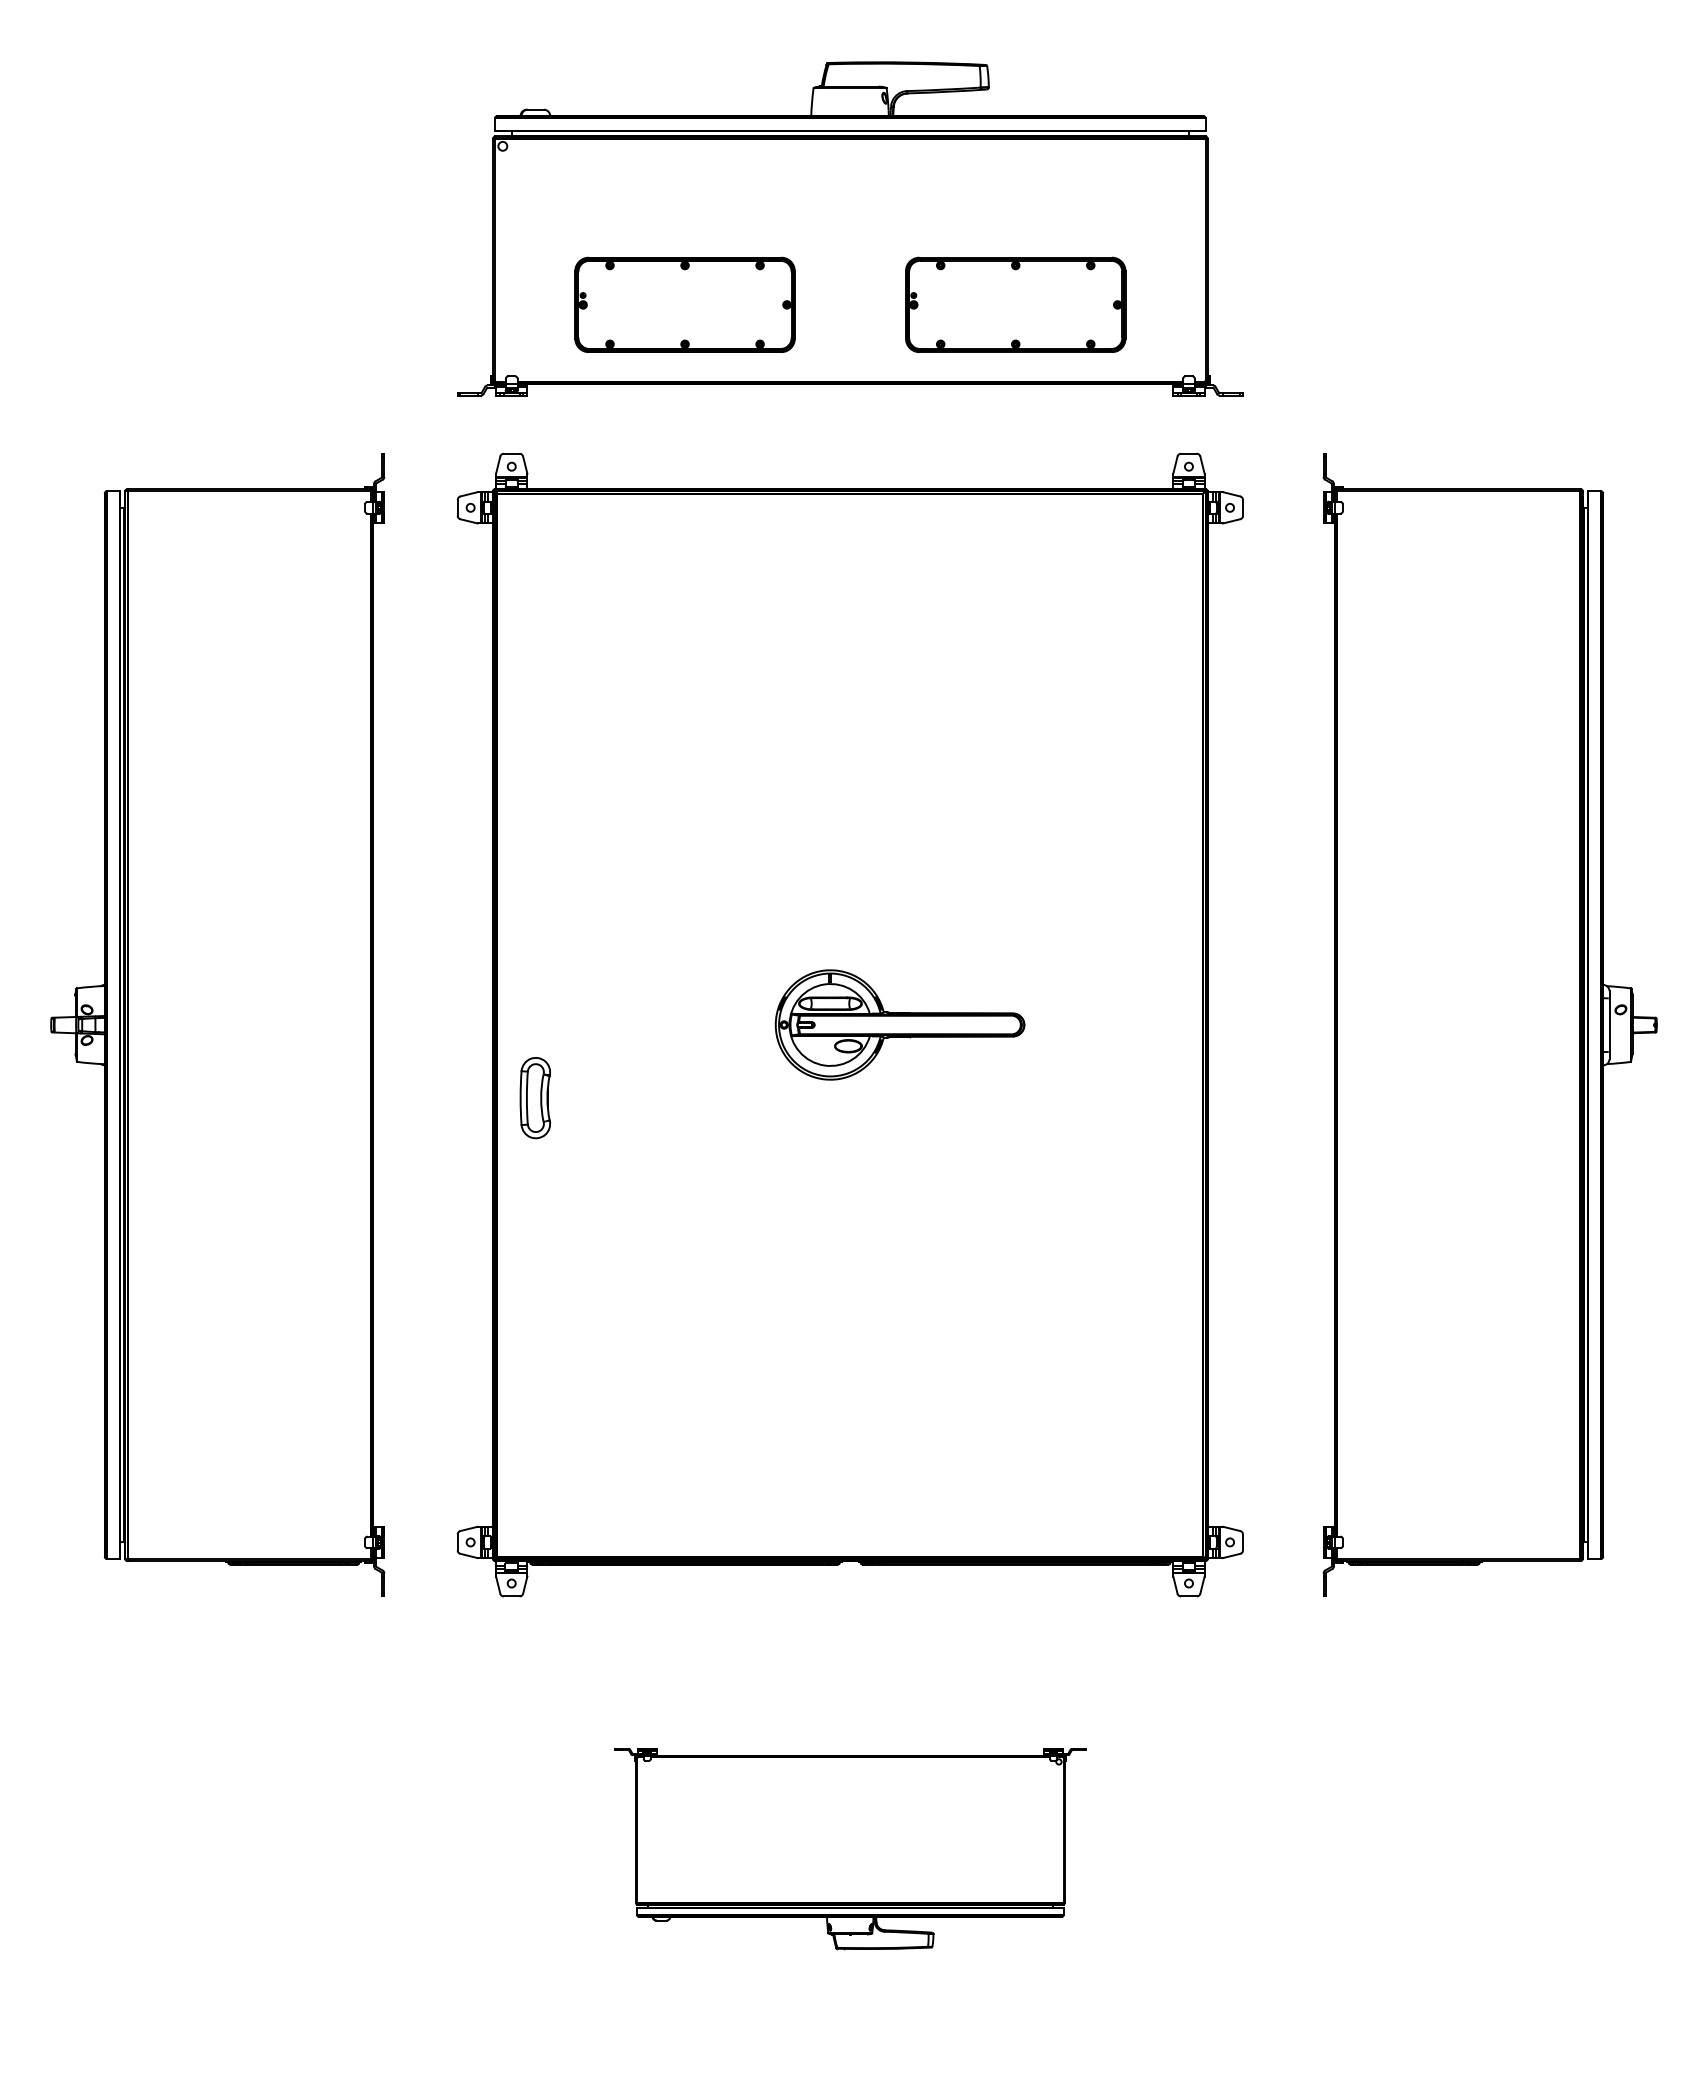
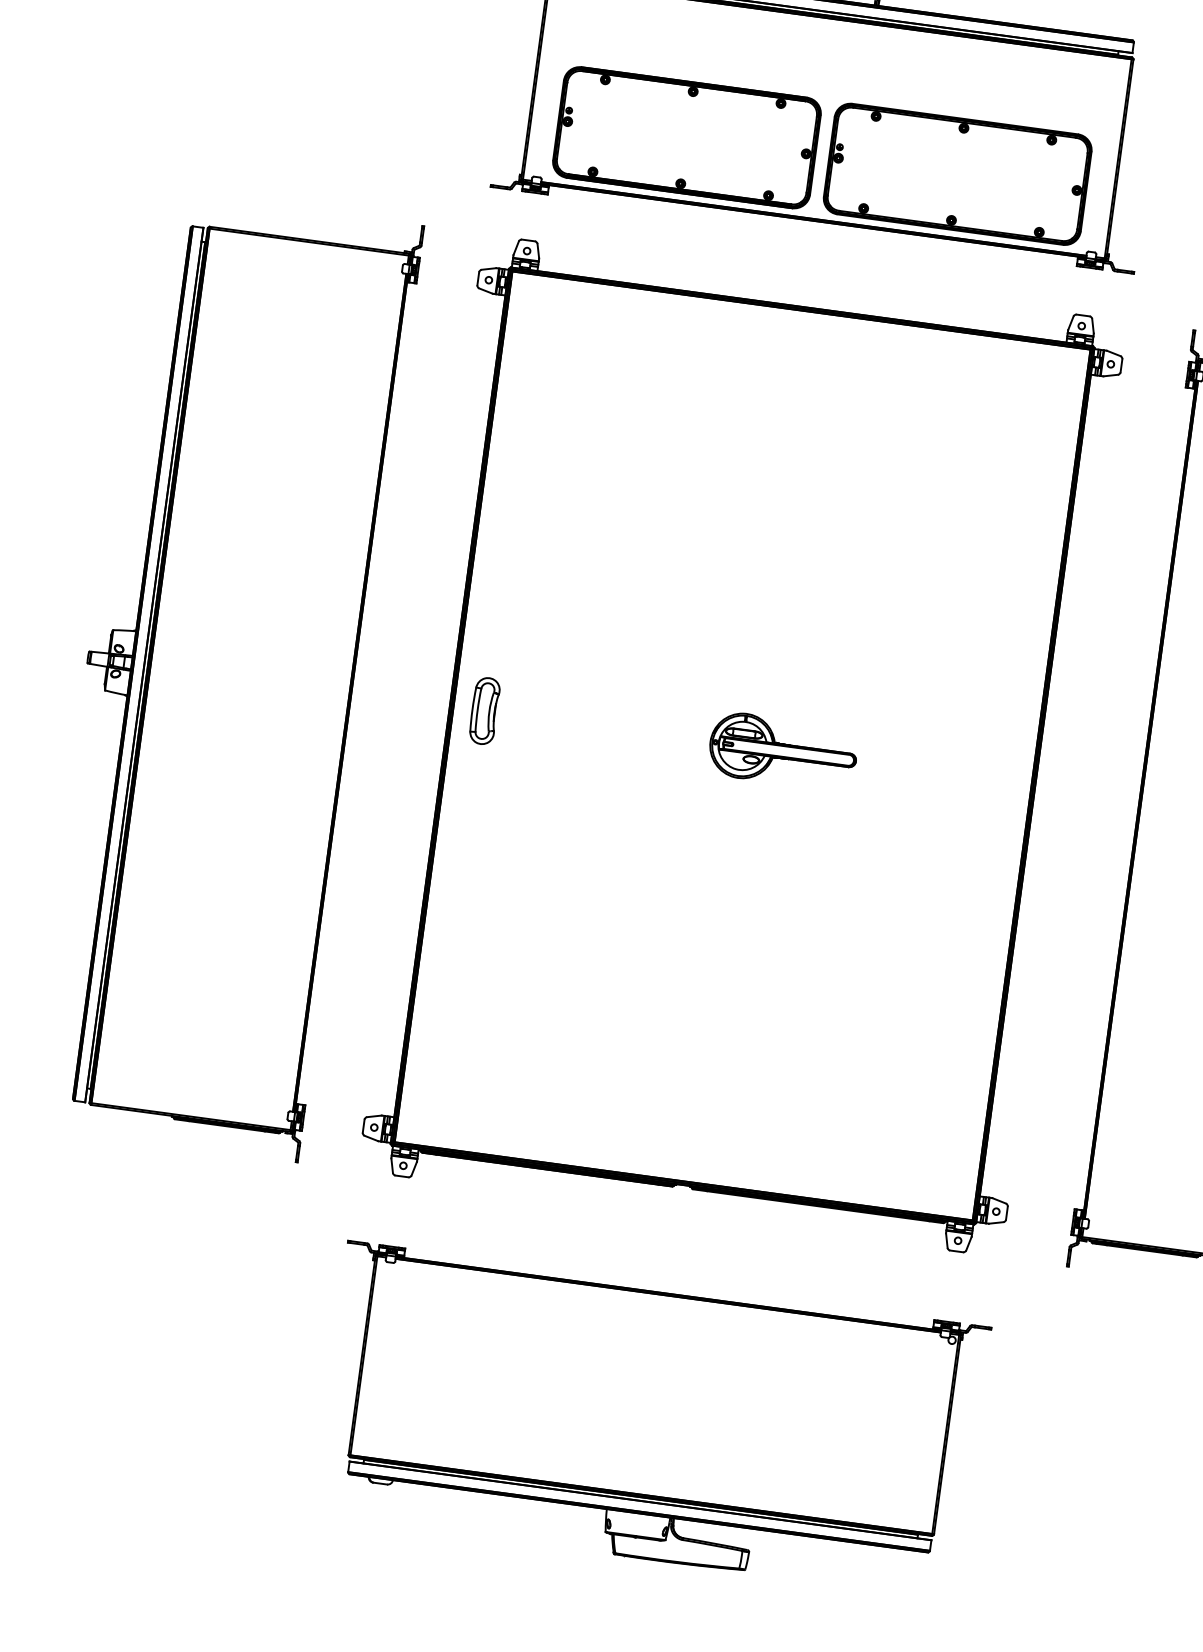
part: (684, 304) -> (686, 137), size x1.43
part: (1015, 304) -> (957, 174), size x1.43
part: (899, 1025) -> (782, 751), size x0.71
part: (534, 1098) -> (483, 711), moved
part: (850, 1848) -> (651, 1420), size x1.67

